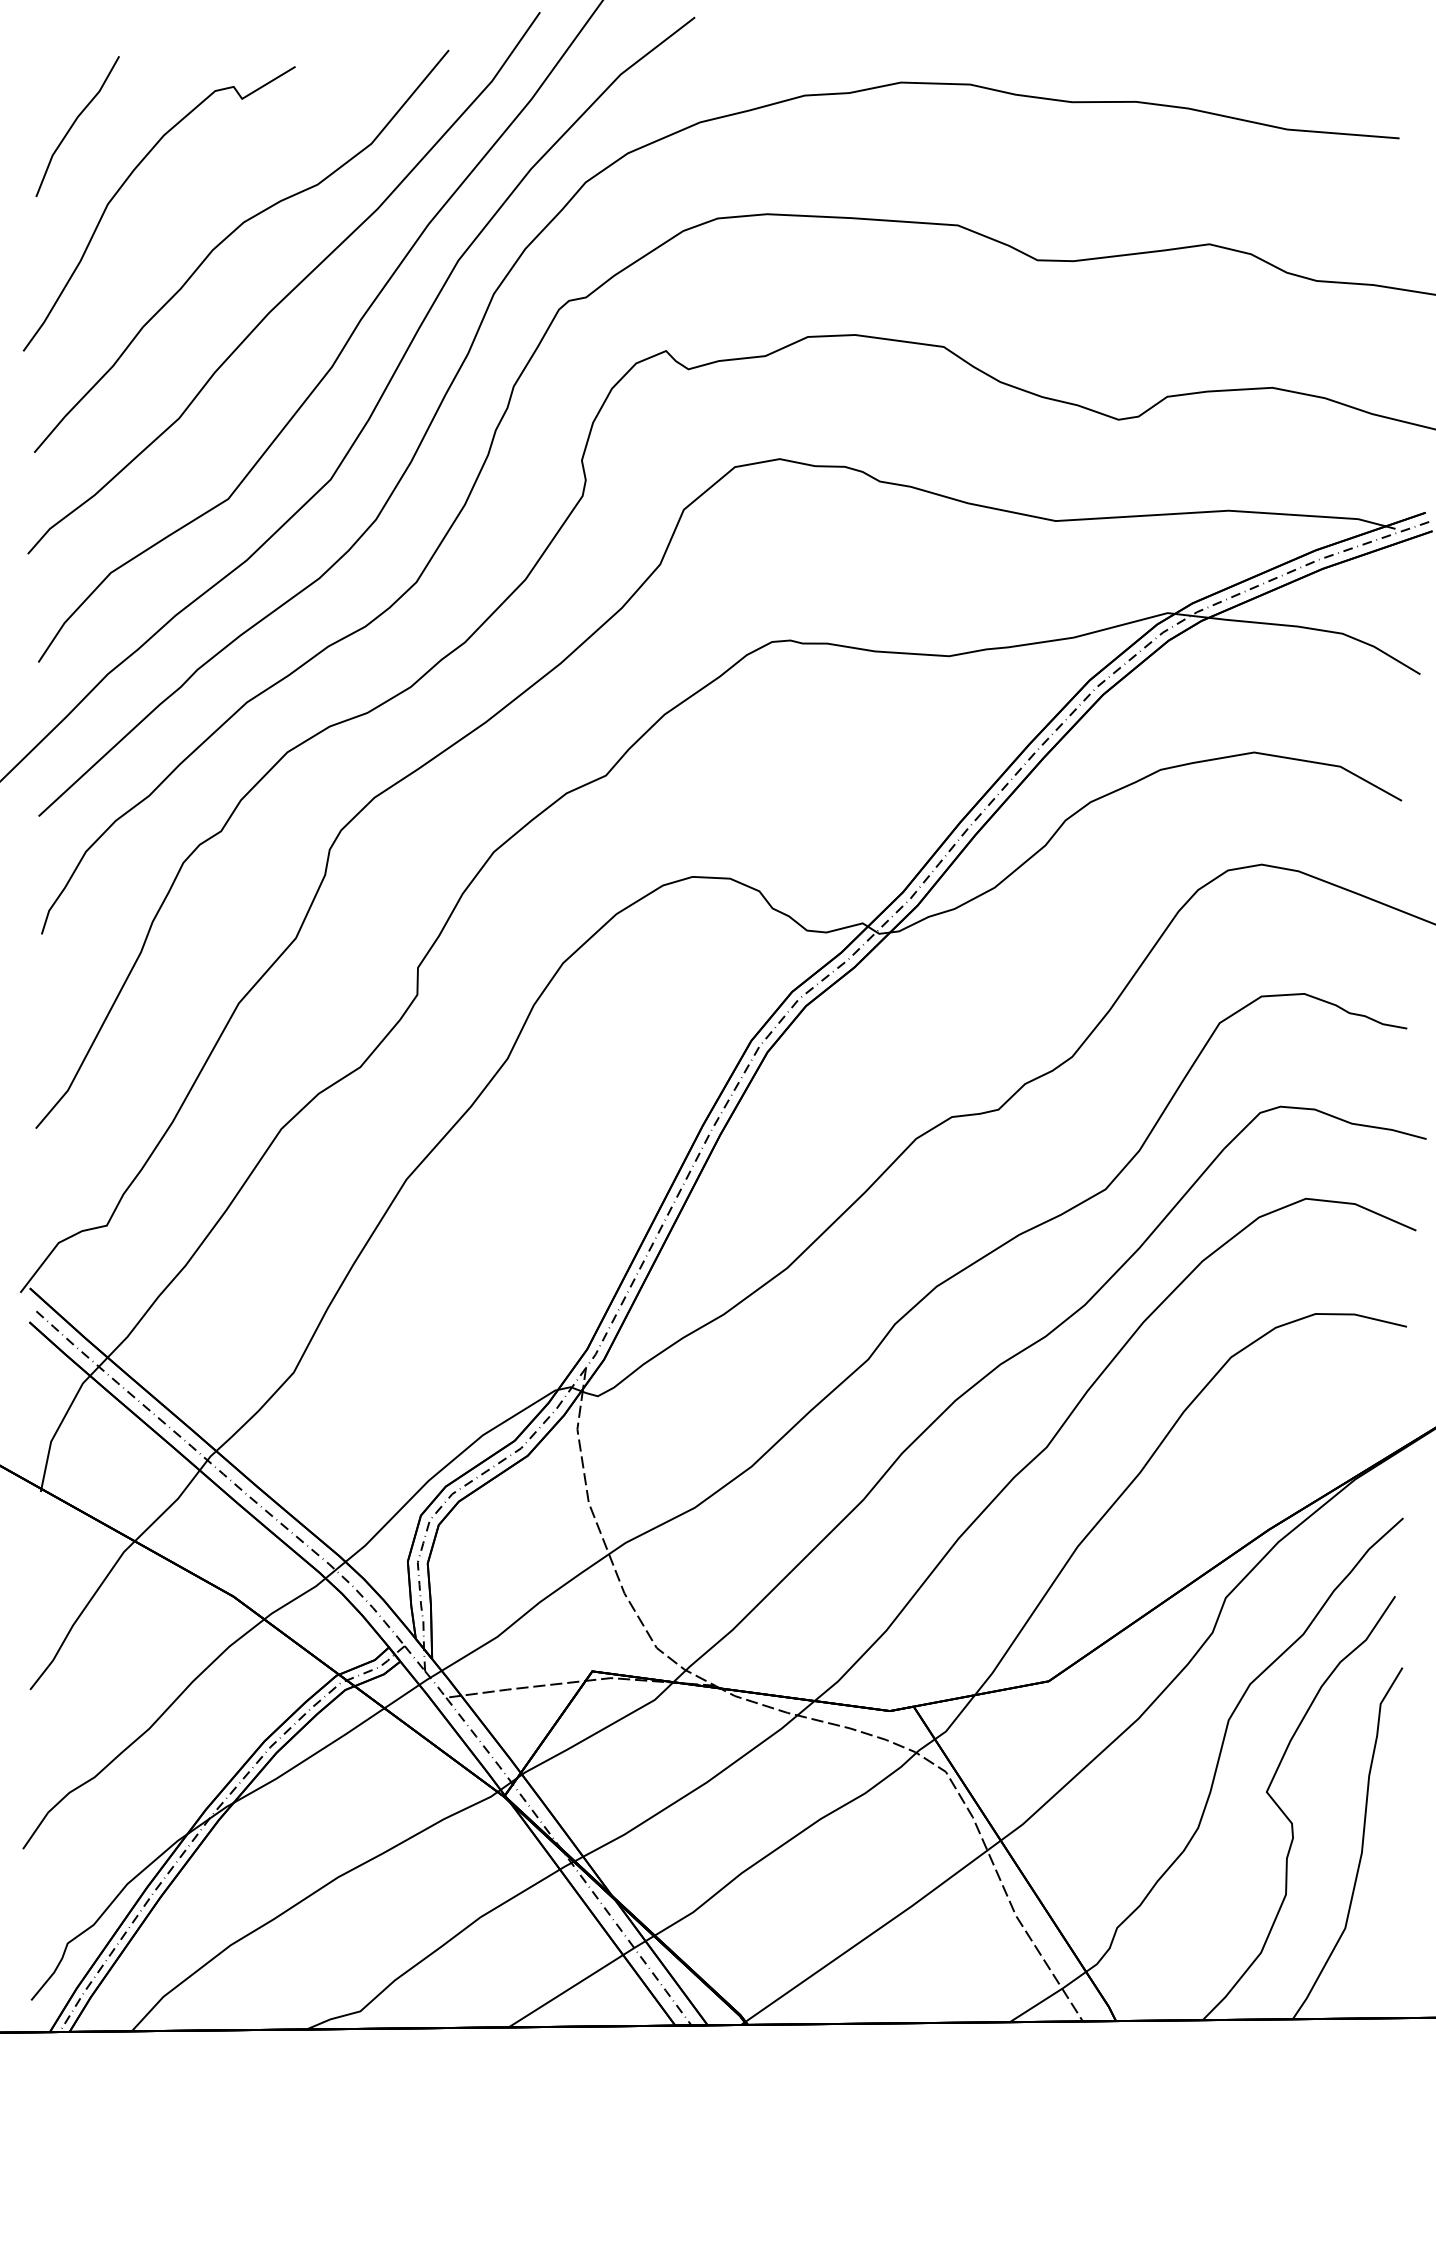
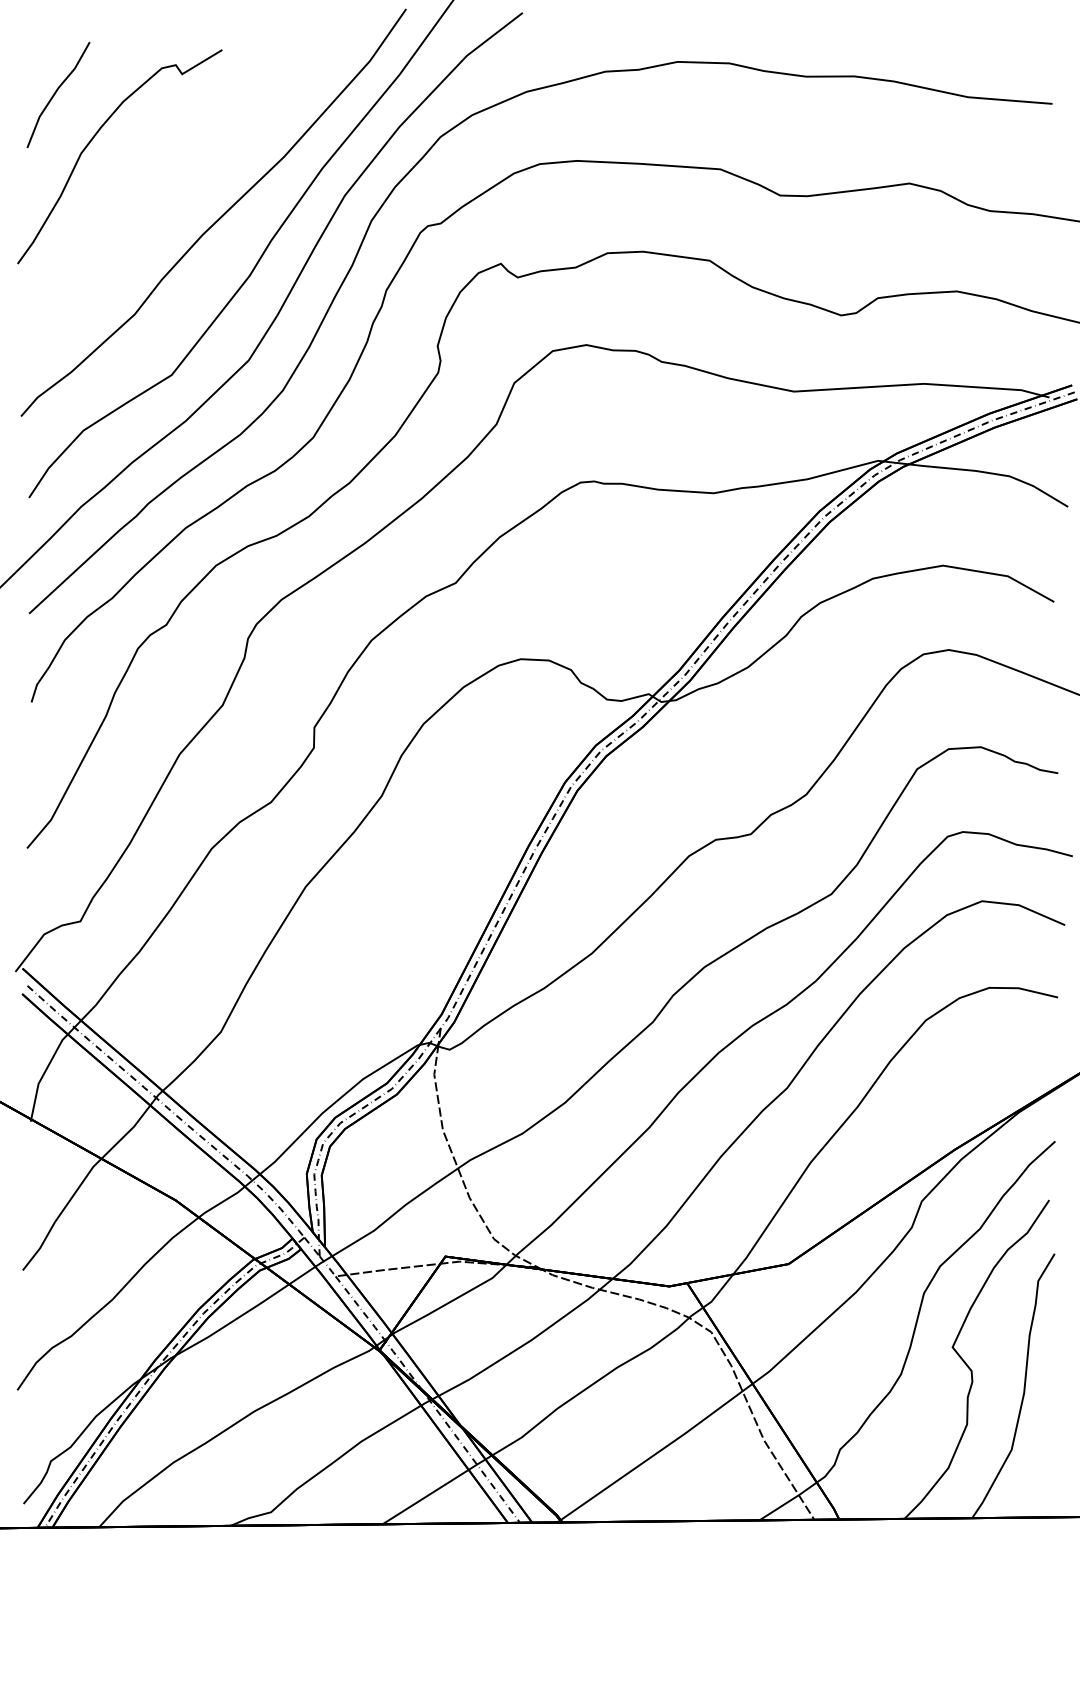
curve: (229, 237) -> (172, 178), removed

